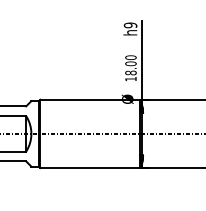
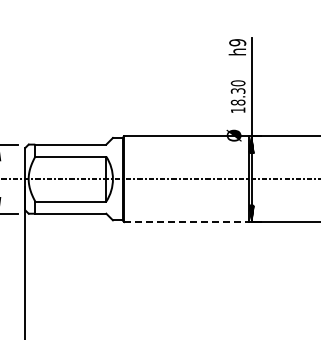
text: (131, 63) -> (238, 90), 18.00 -> 18.30
line: (89, 168) -> (186, 222), solid -> dashed

